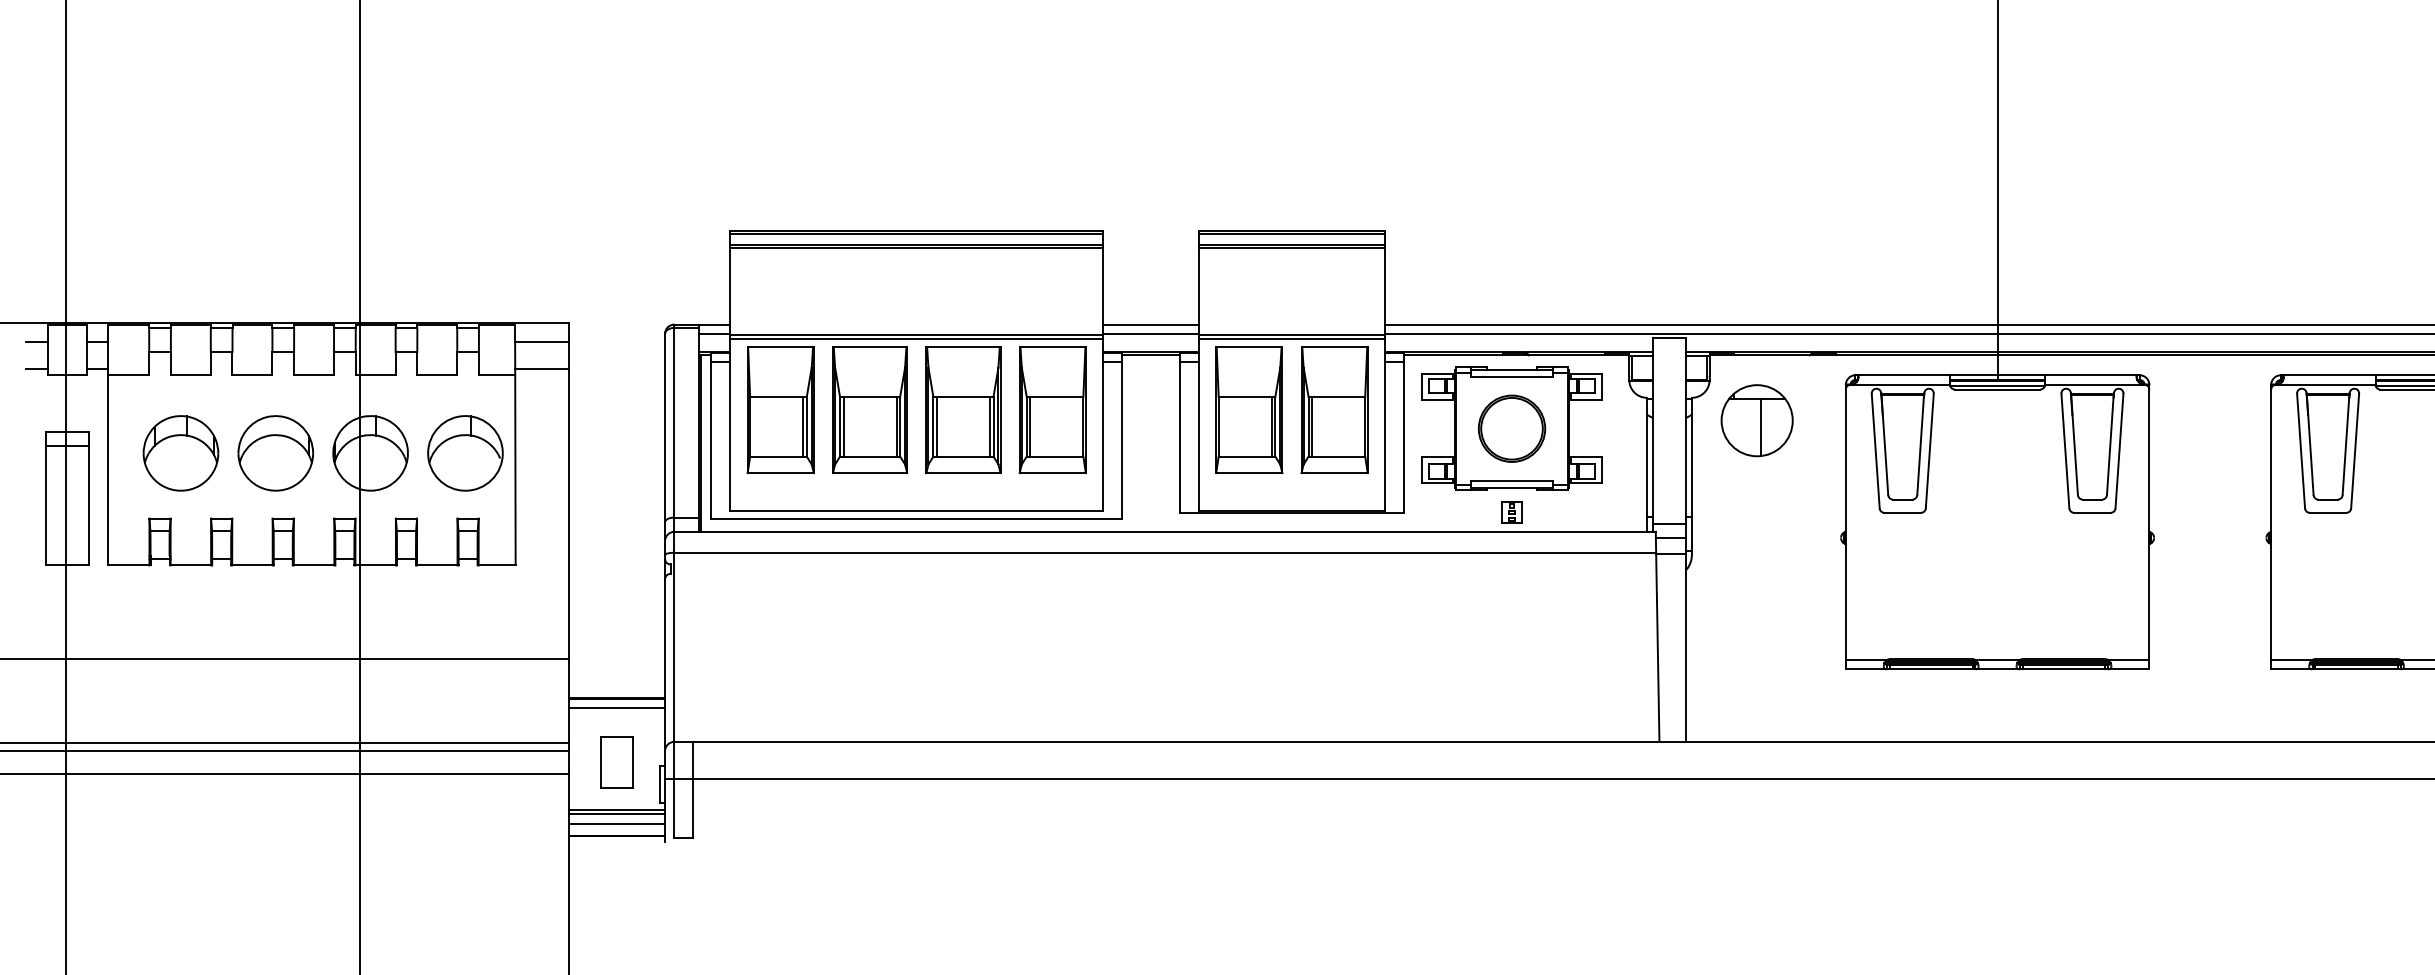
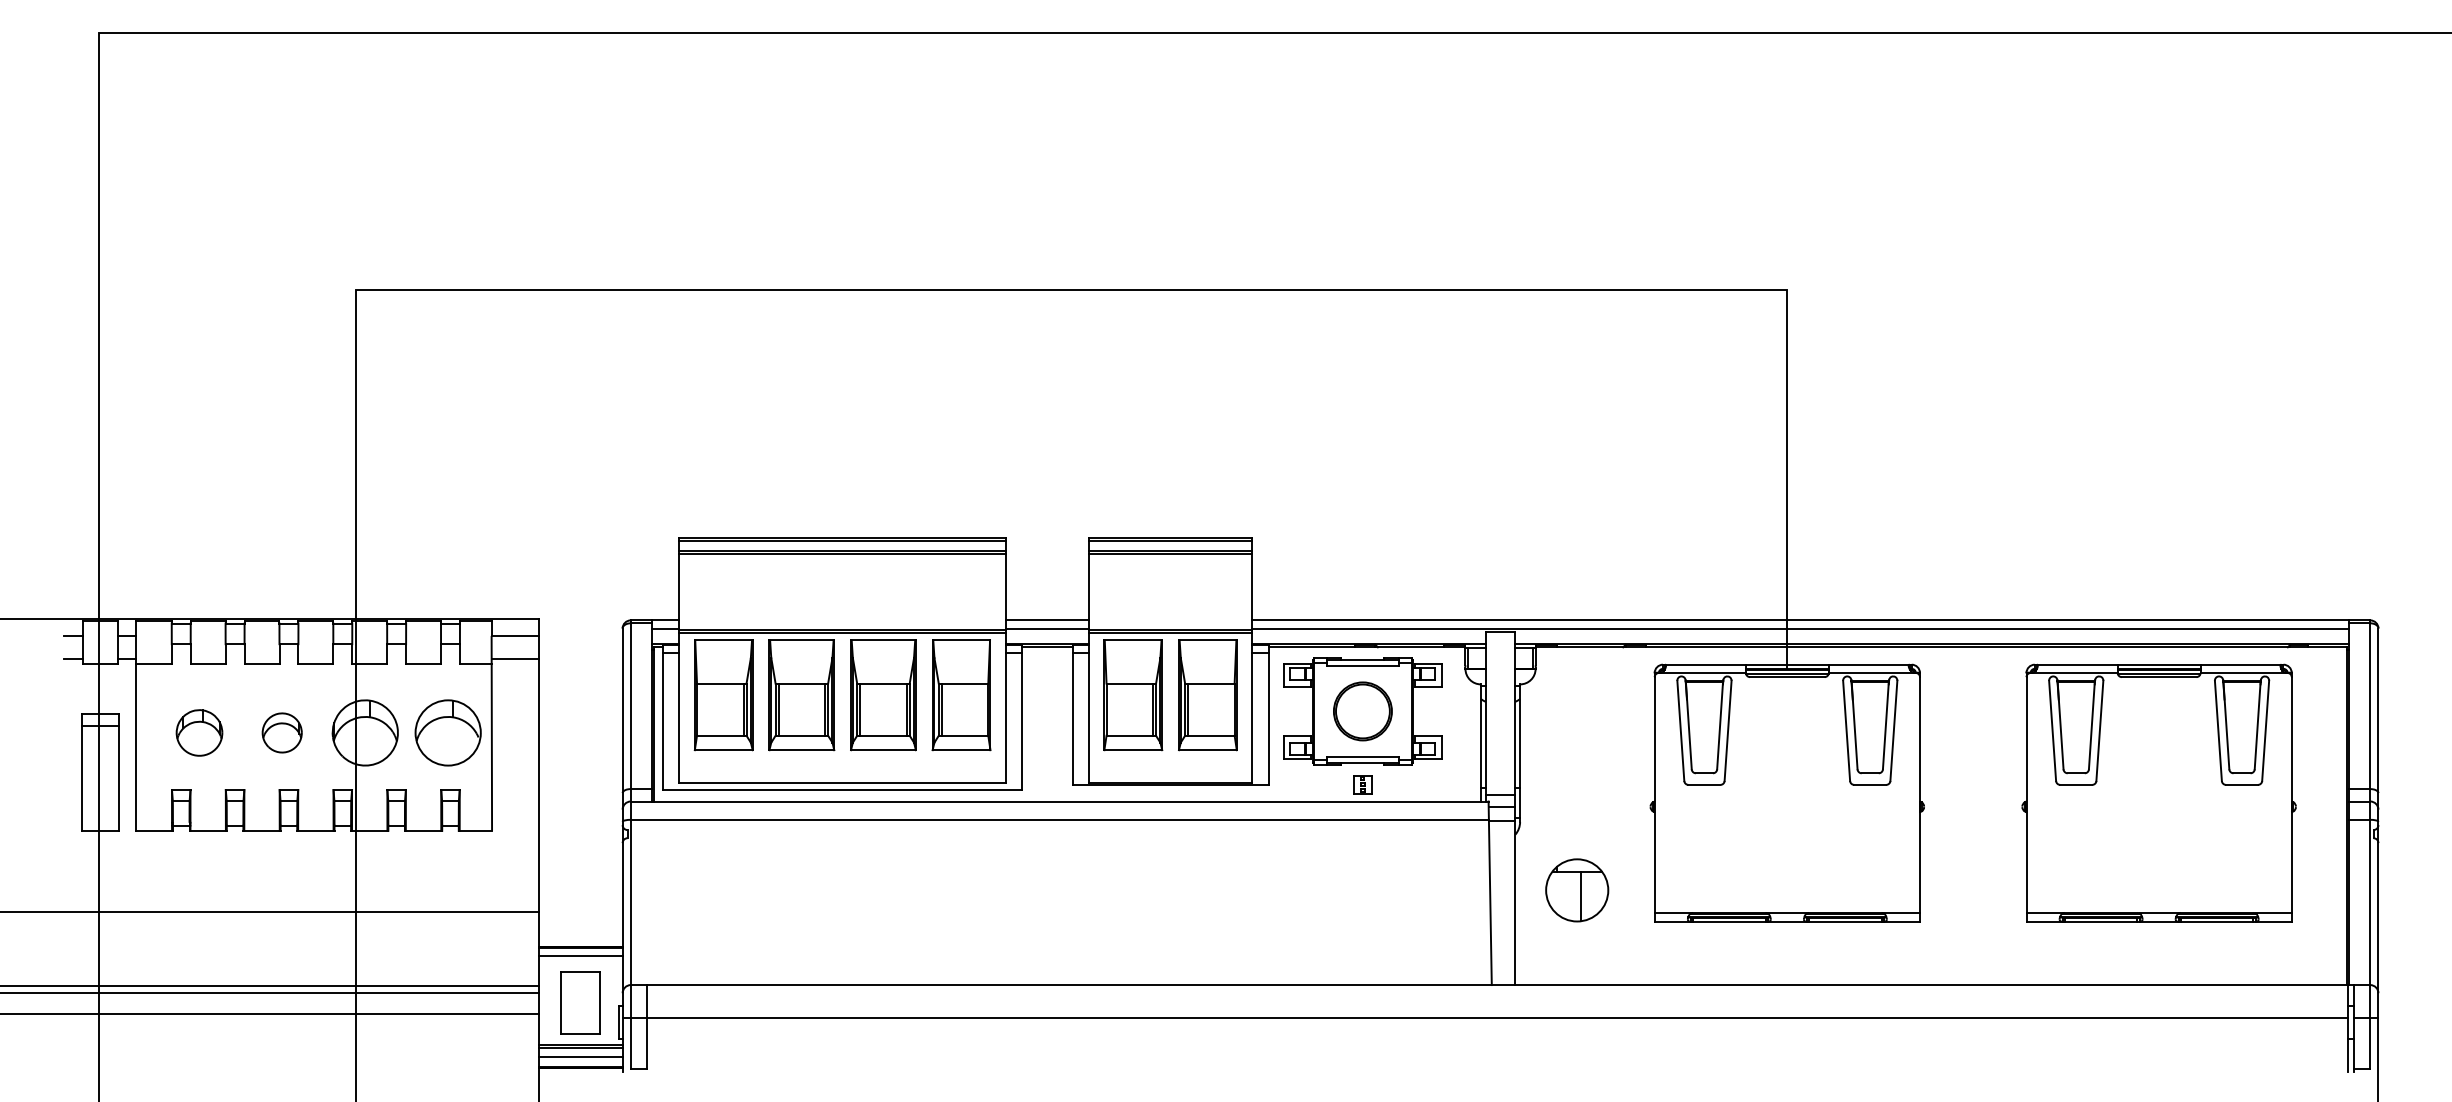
part: (1757, 420) -> (1577, 890), moved
part: (180, 452) -> (199, 732), size x0.7
part: (274, 452) -> (281, 732), size x0.6
part: (616, 761) -> (580, 1002), size x1.4

